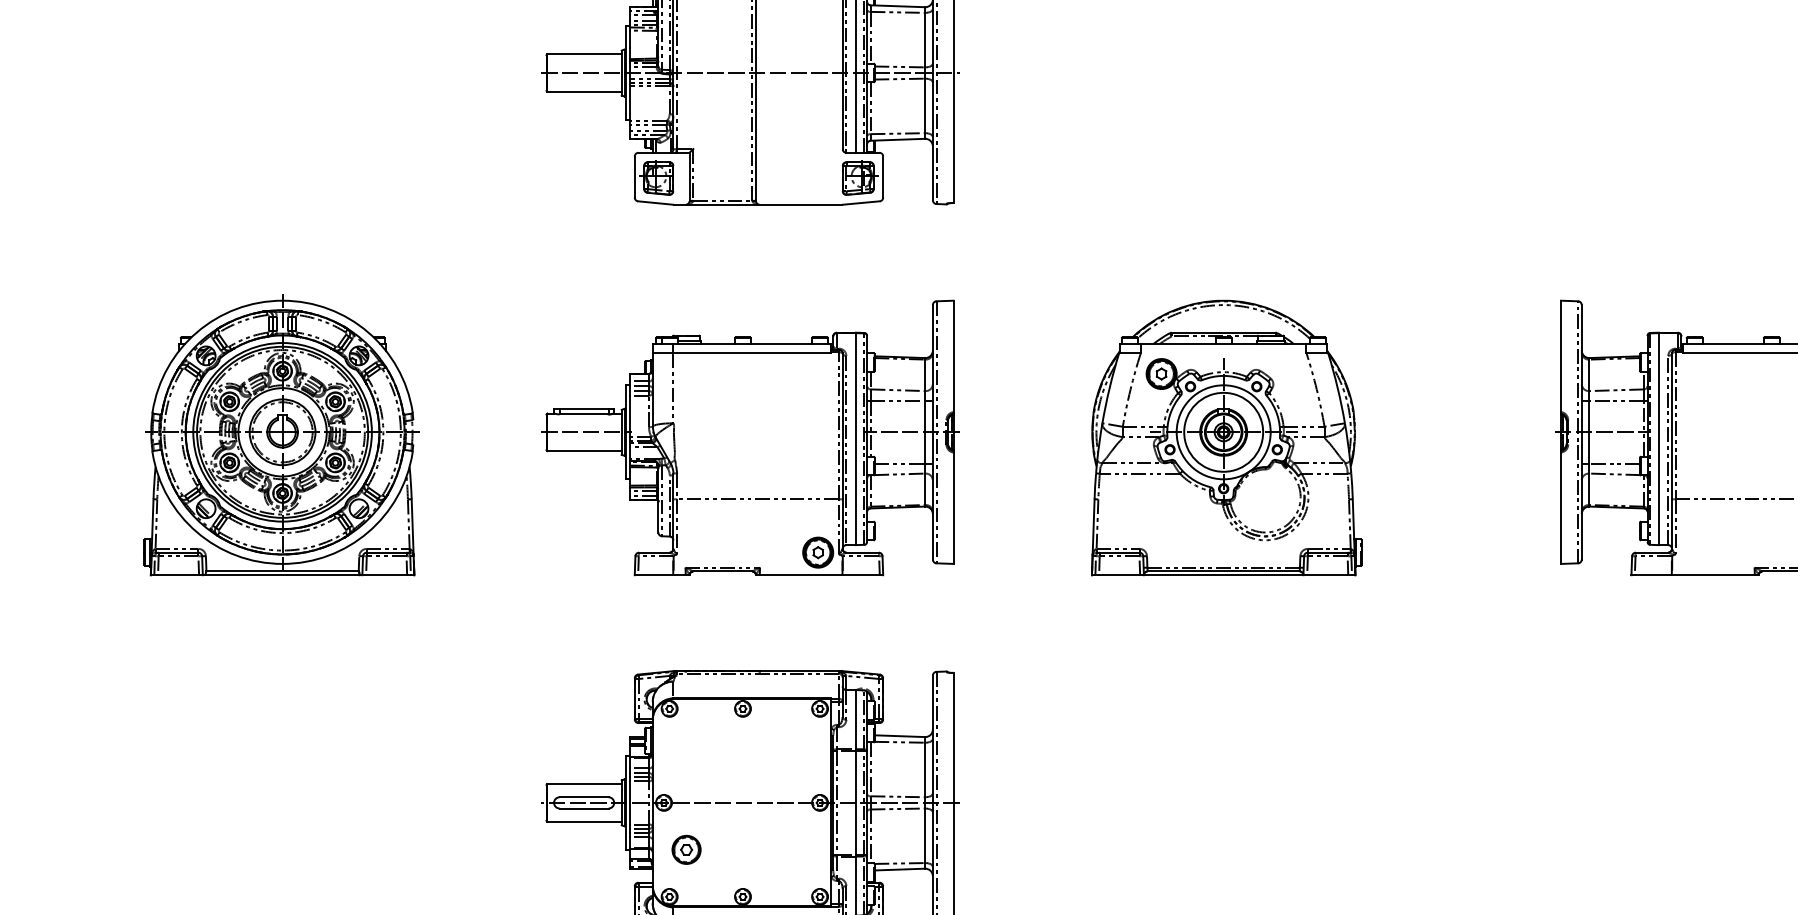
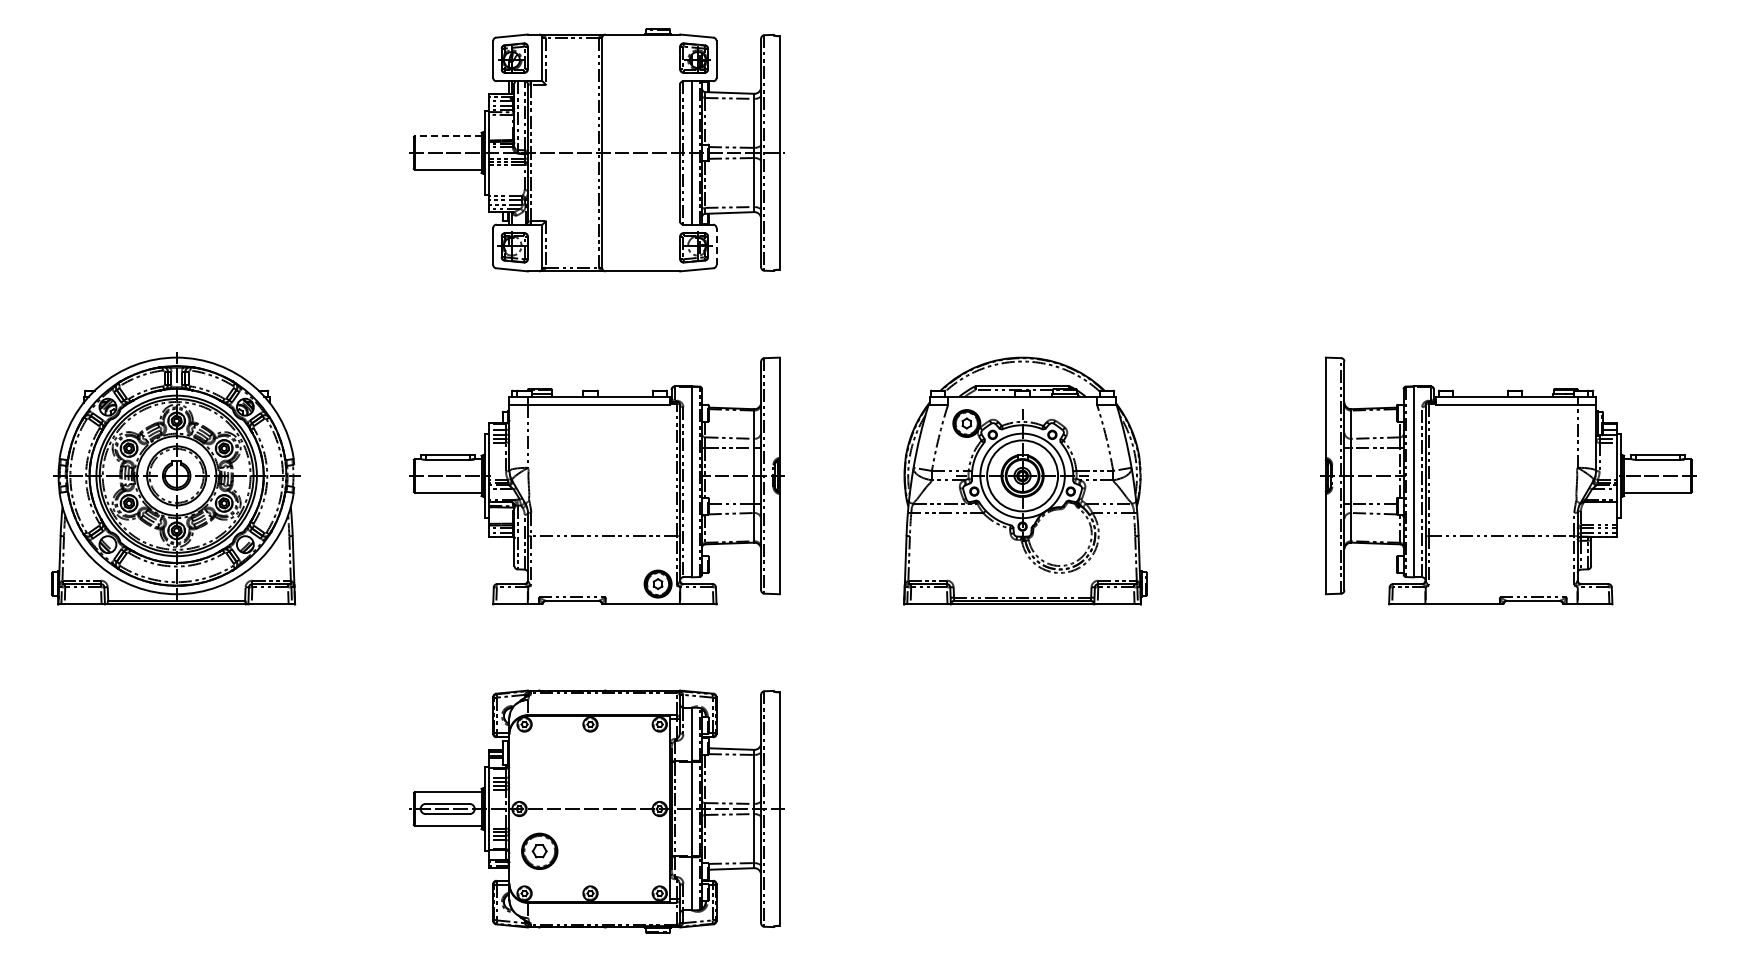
line: (583, 54) -> (447, 136), solid -> dashed
line: (883, 175) -> (716, 245), solid -> dashed
part: (686, 849) -> (539, 850), size x1.4

